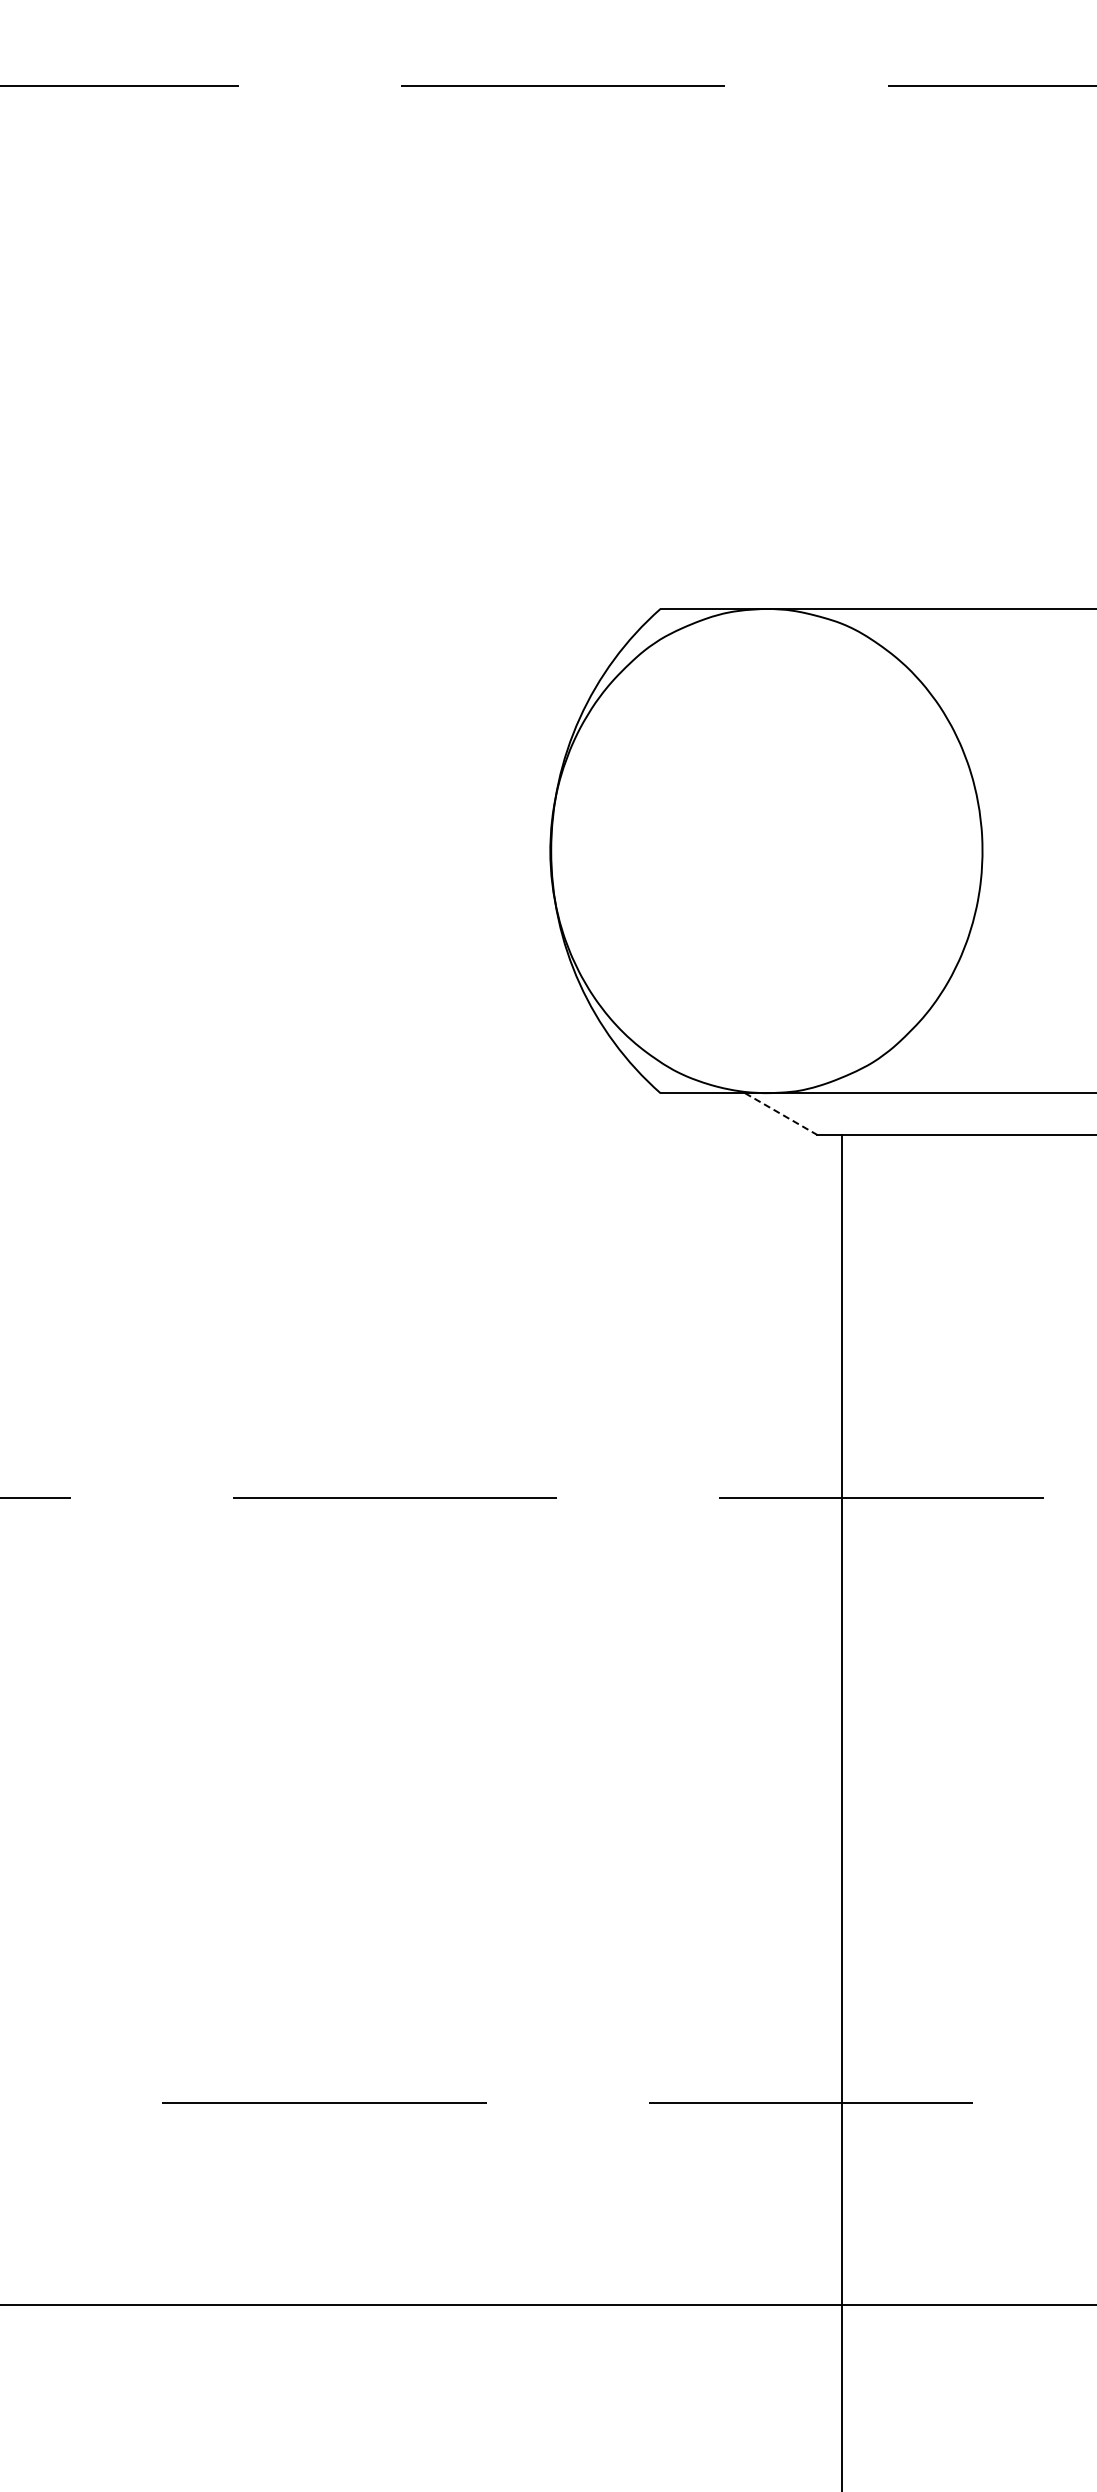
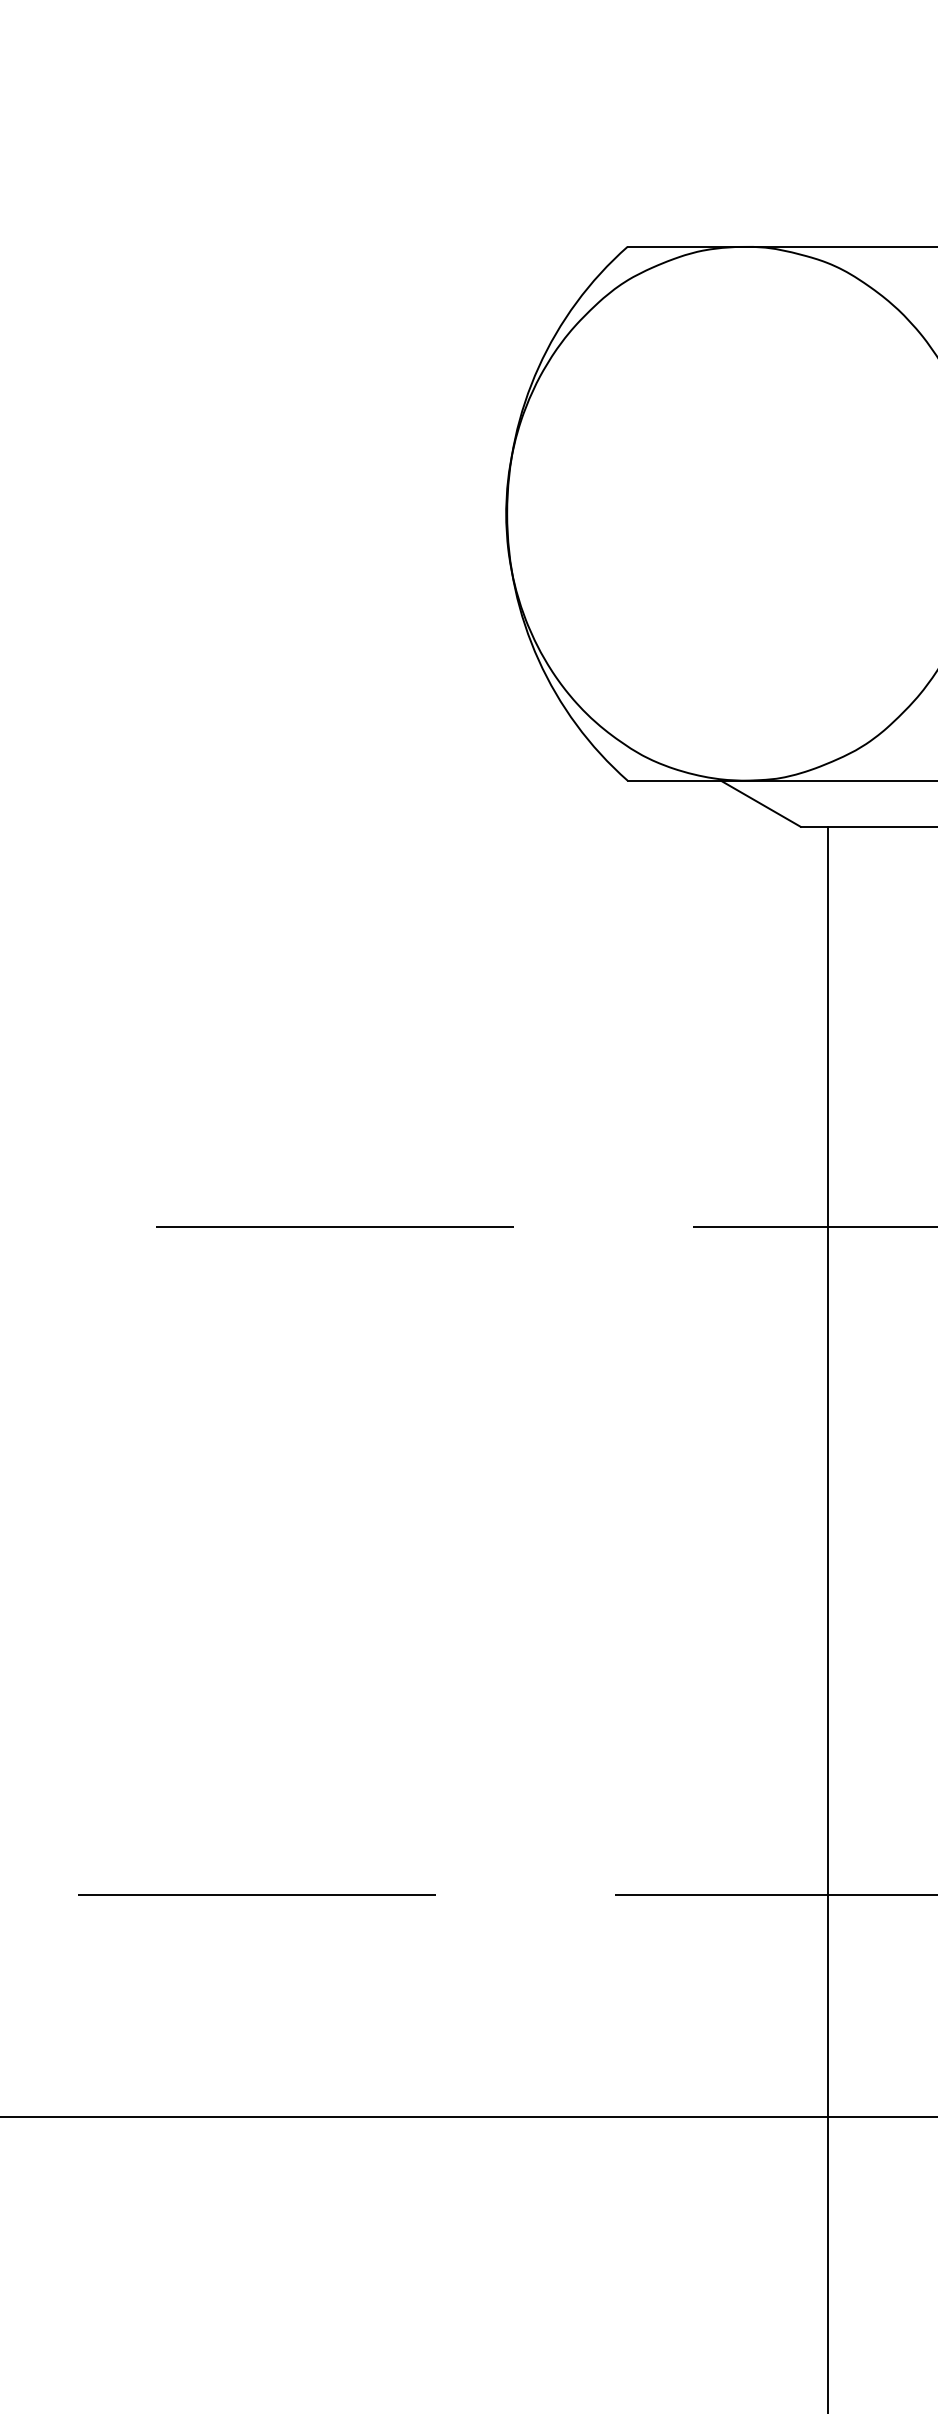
line: (781, 1114) -> (761, 804), dashed -> solid

